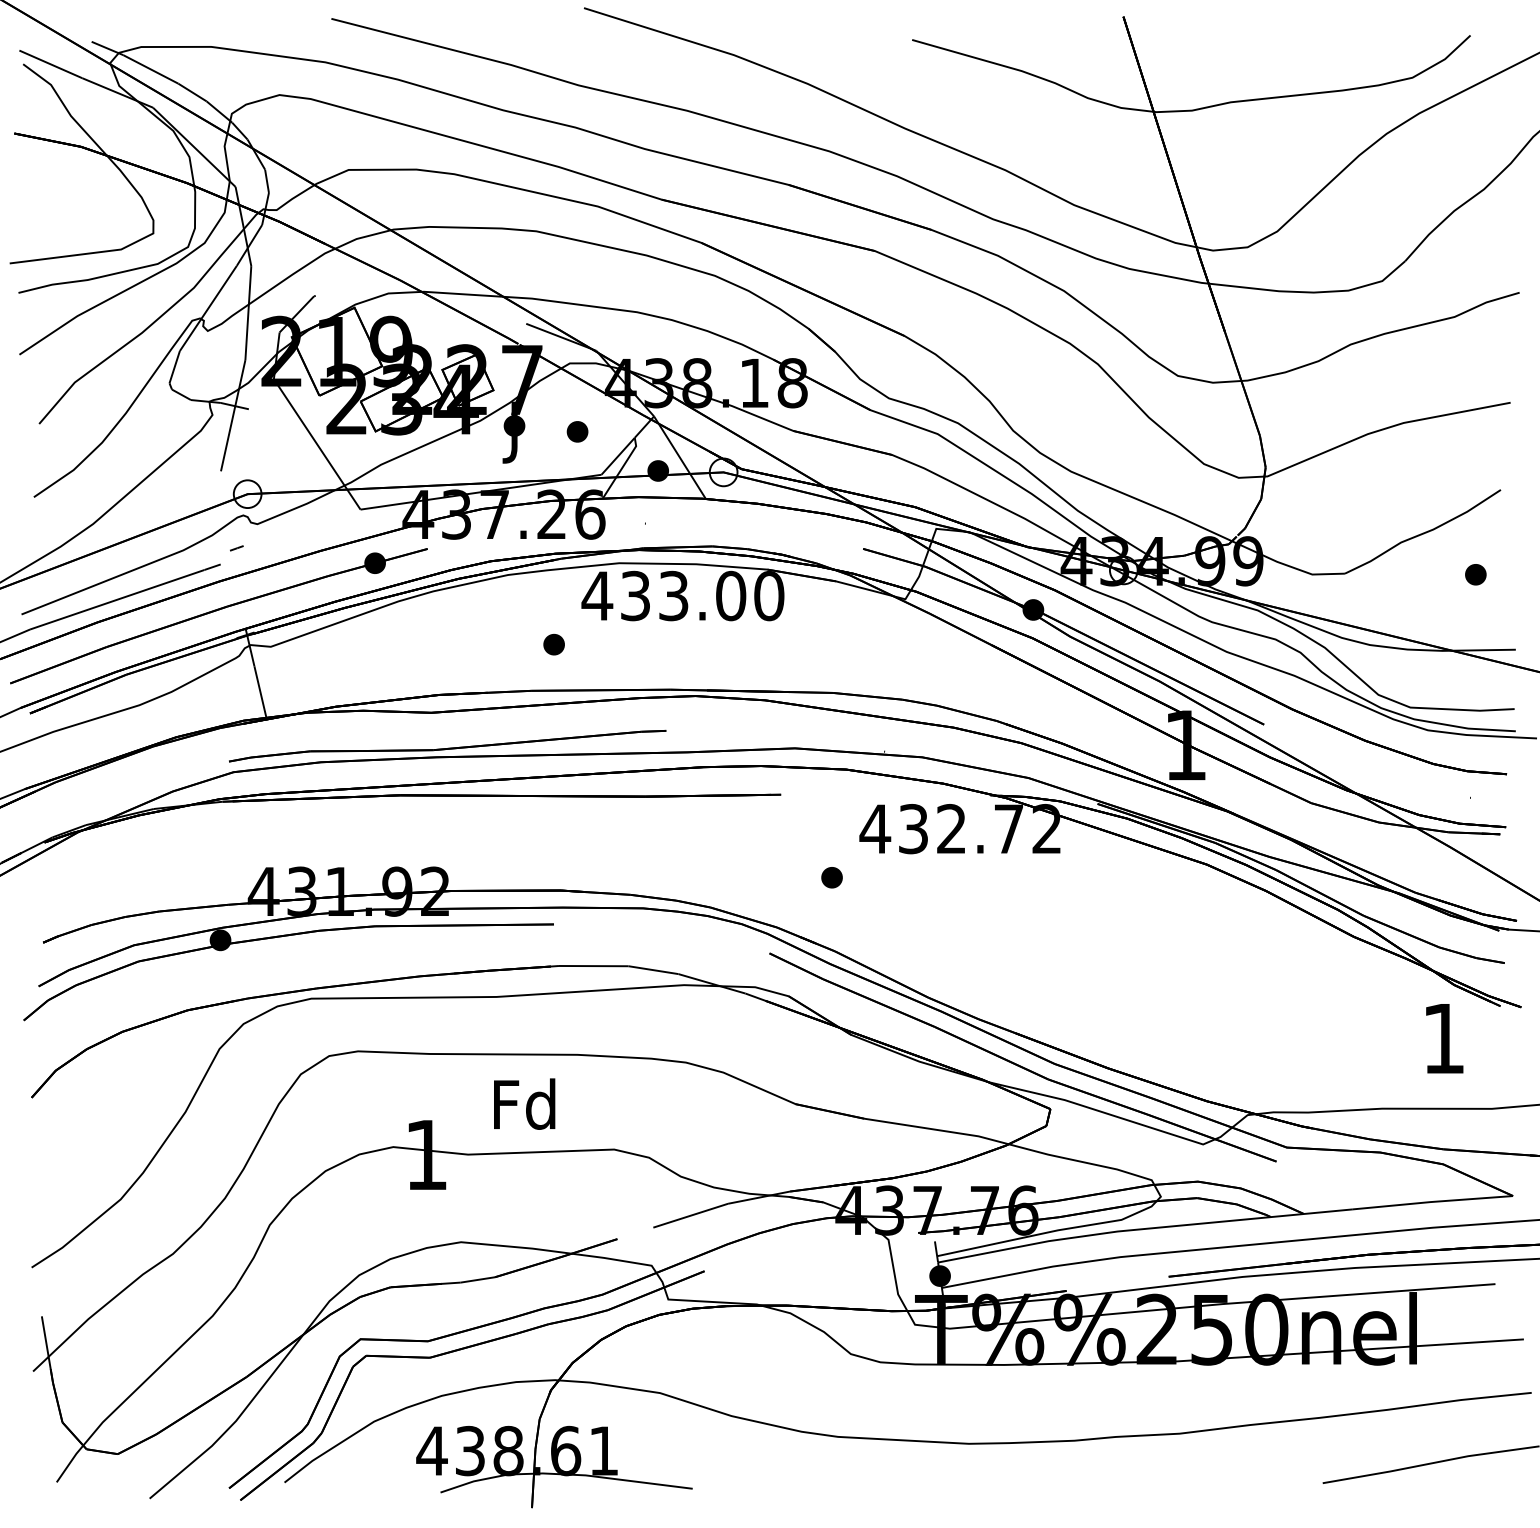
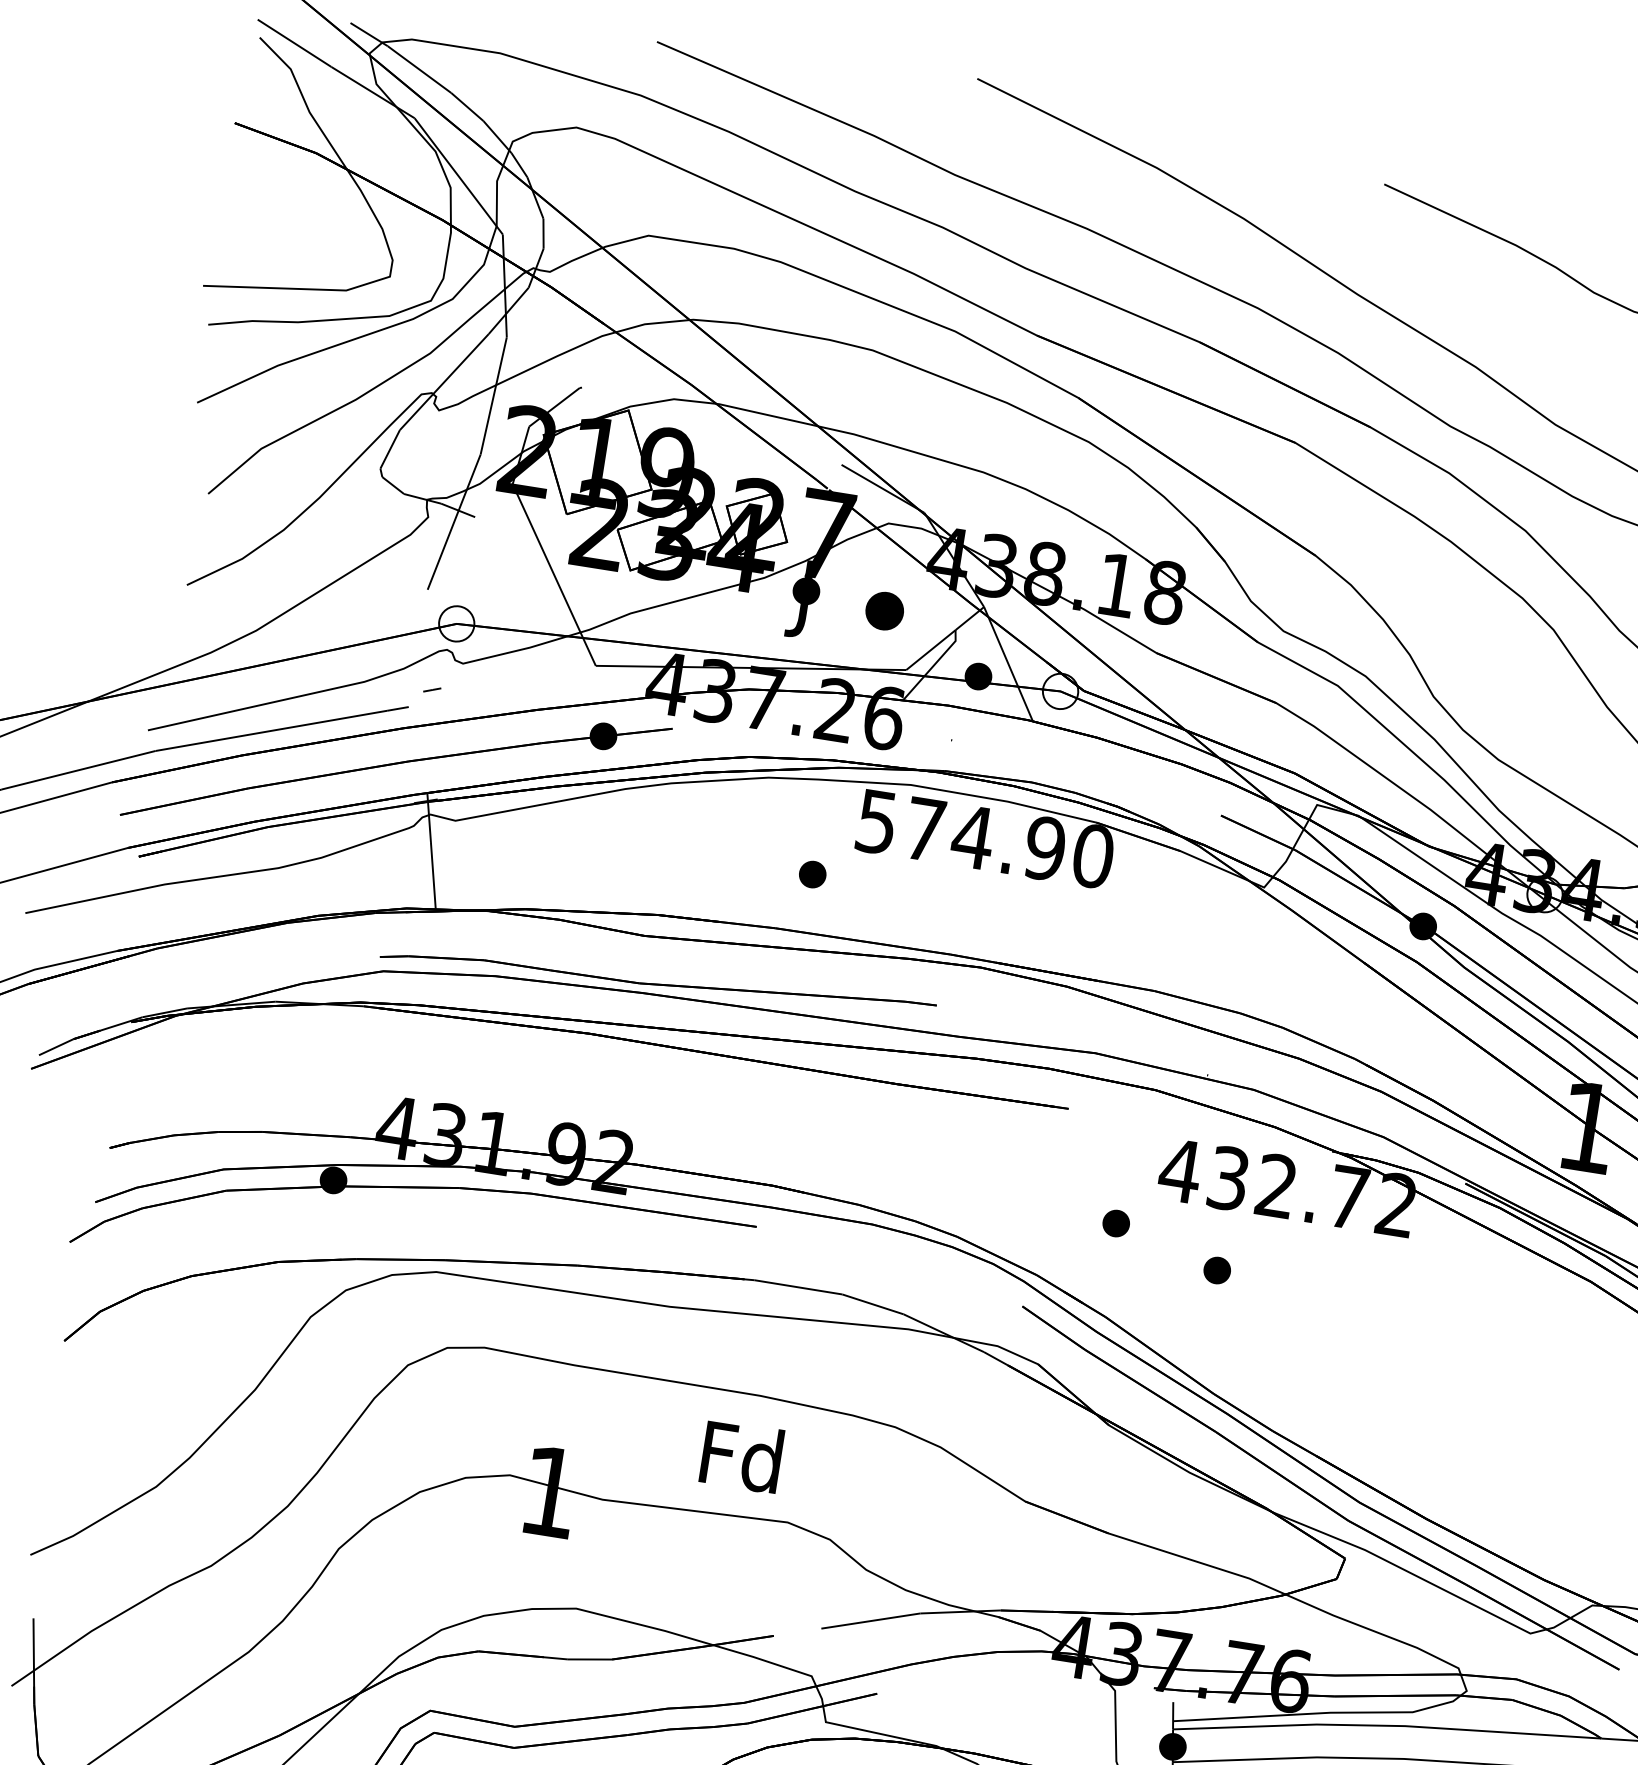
part: (577, 431) -> (884, 610), size x1.4
text: (663, 595) -> (960, 834), 433.00 -> 574.90
part: (915, 901) -> (1216, 1270), added
text: (524, 1103) -> (741, 1455), moved

